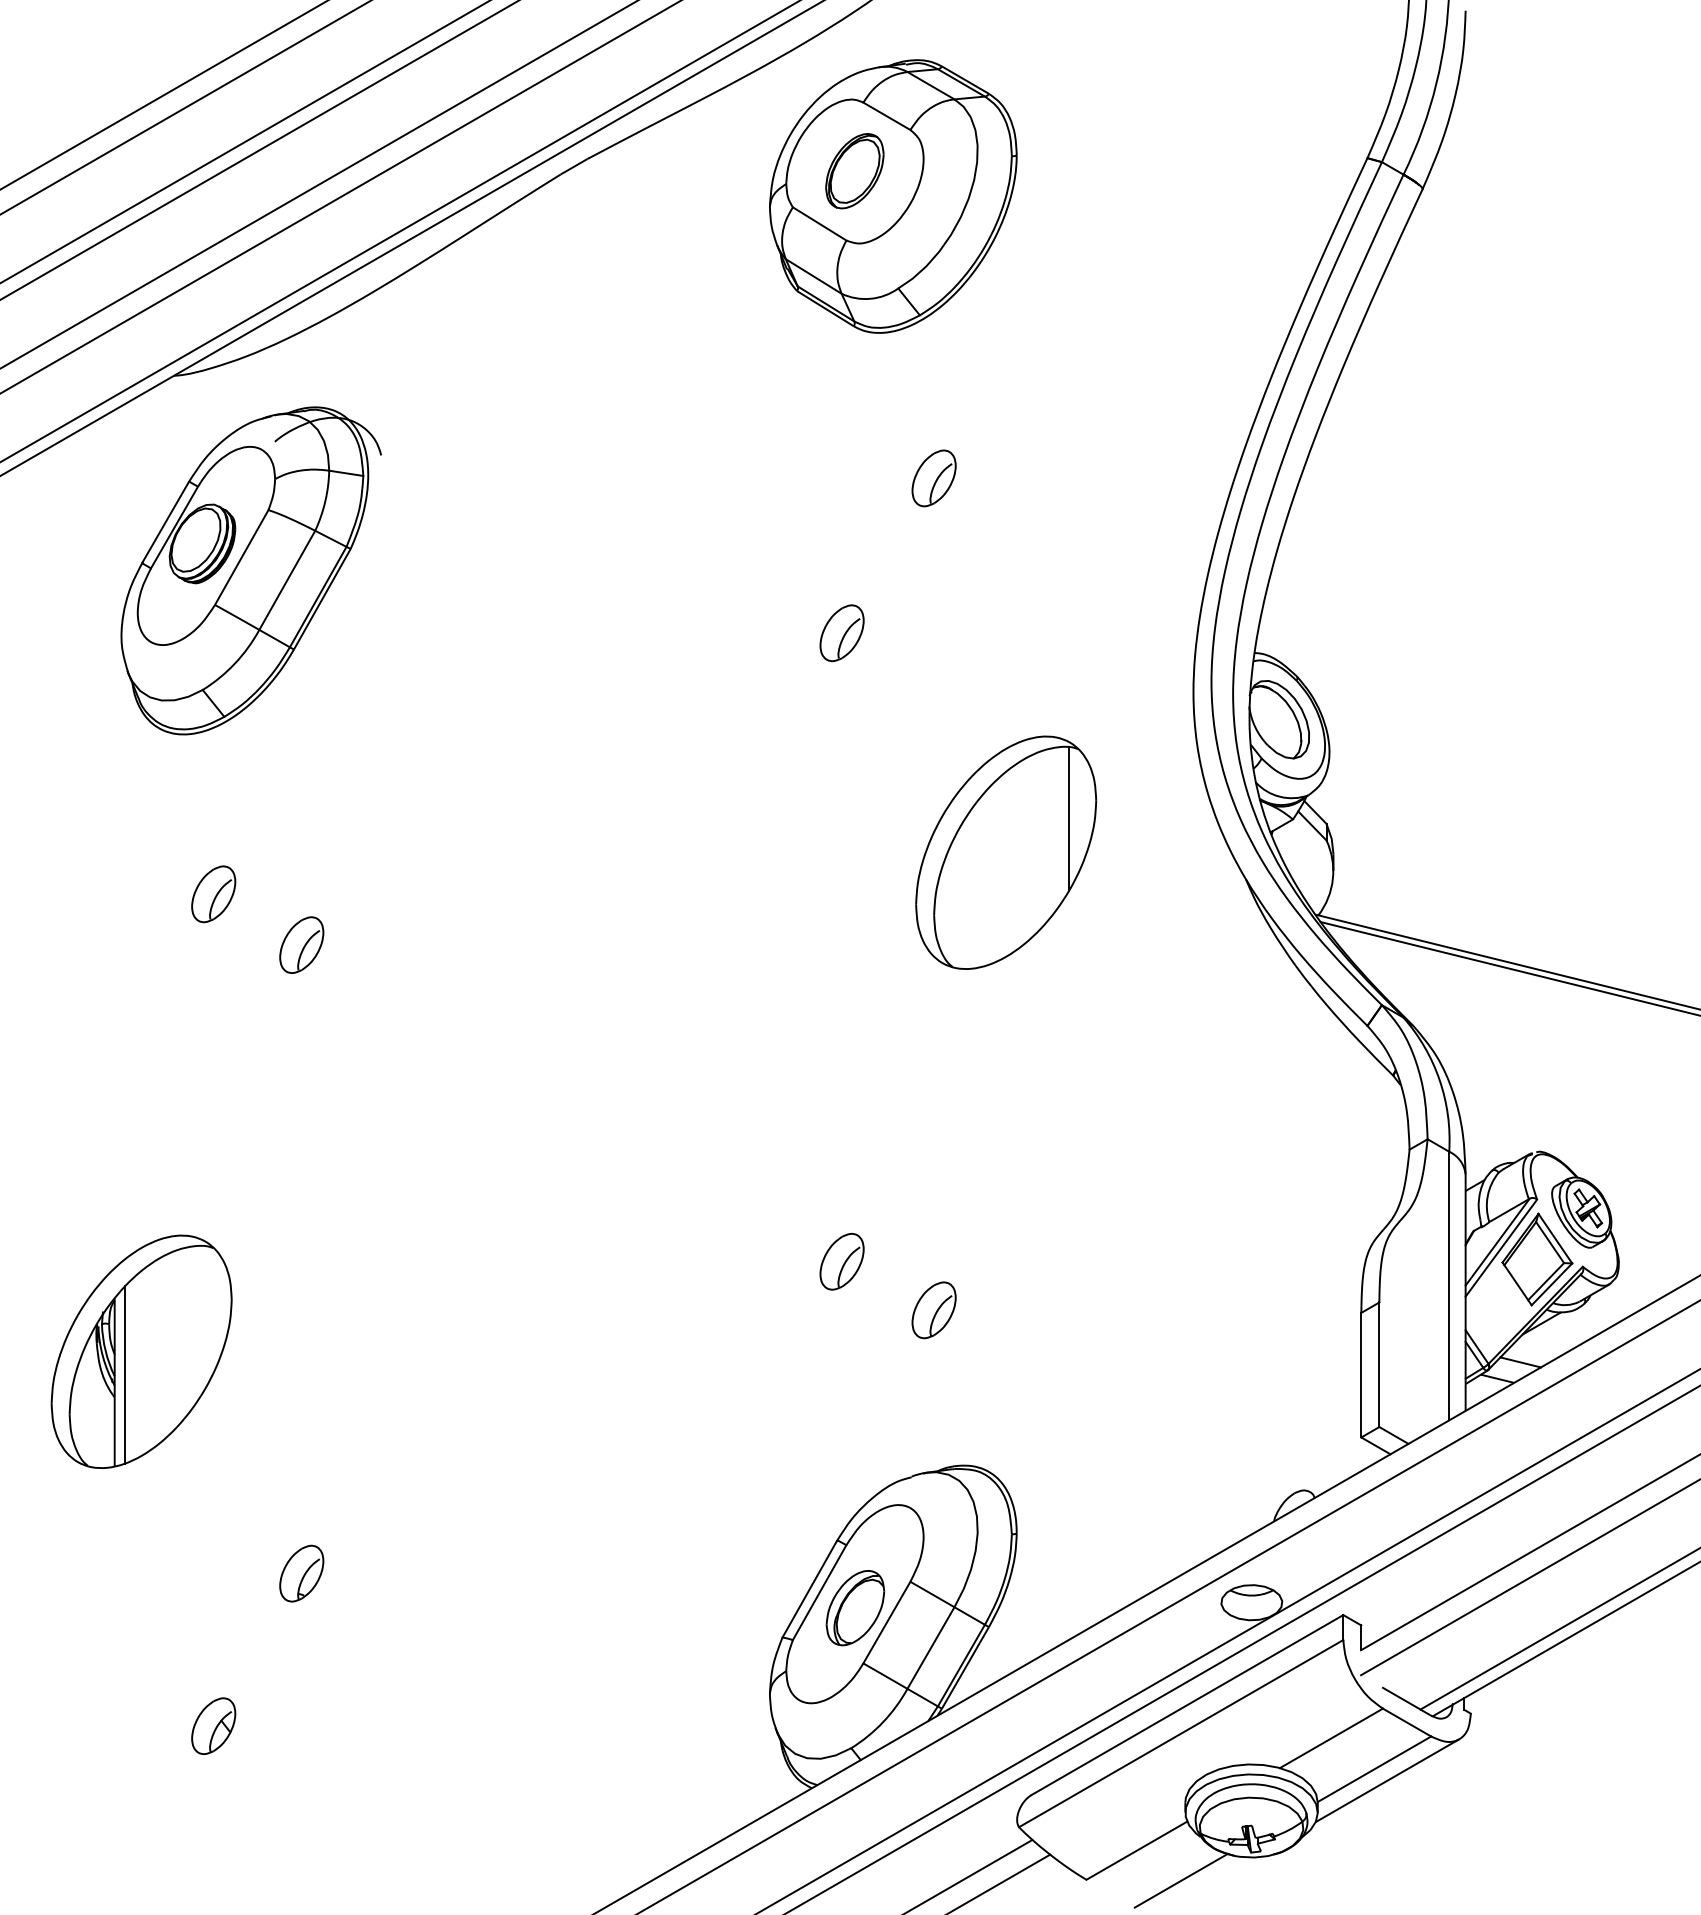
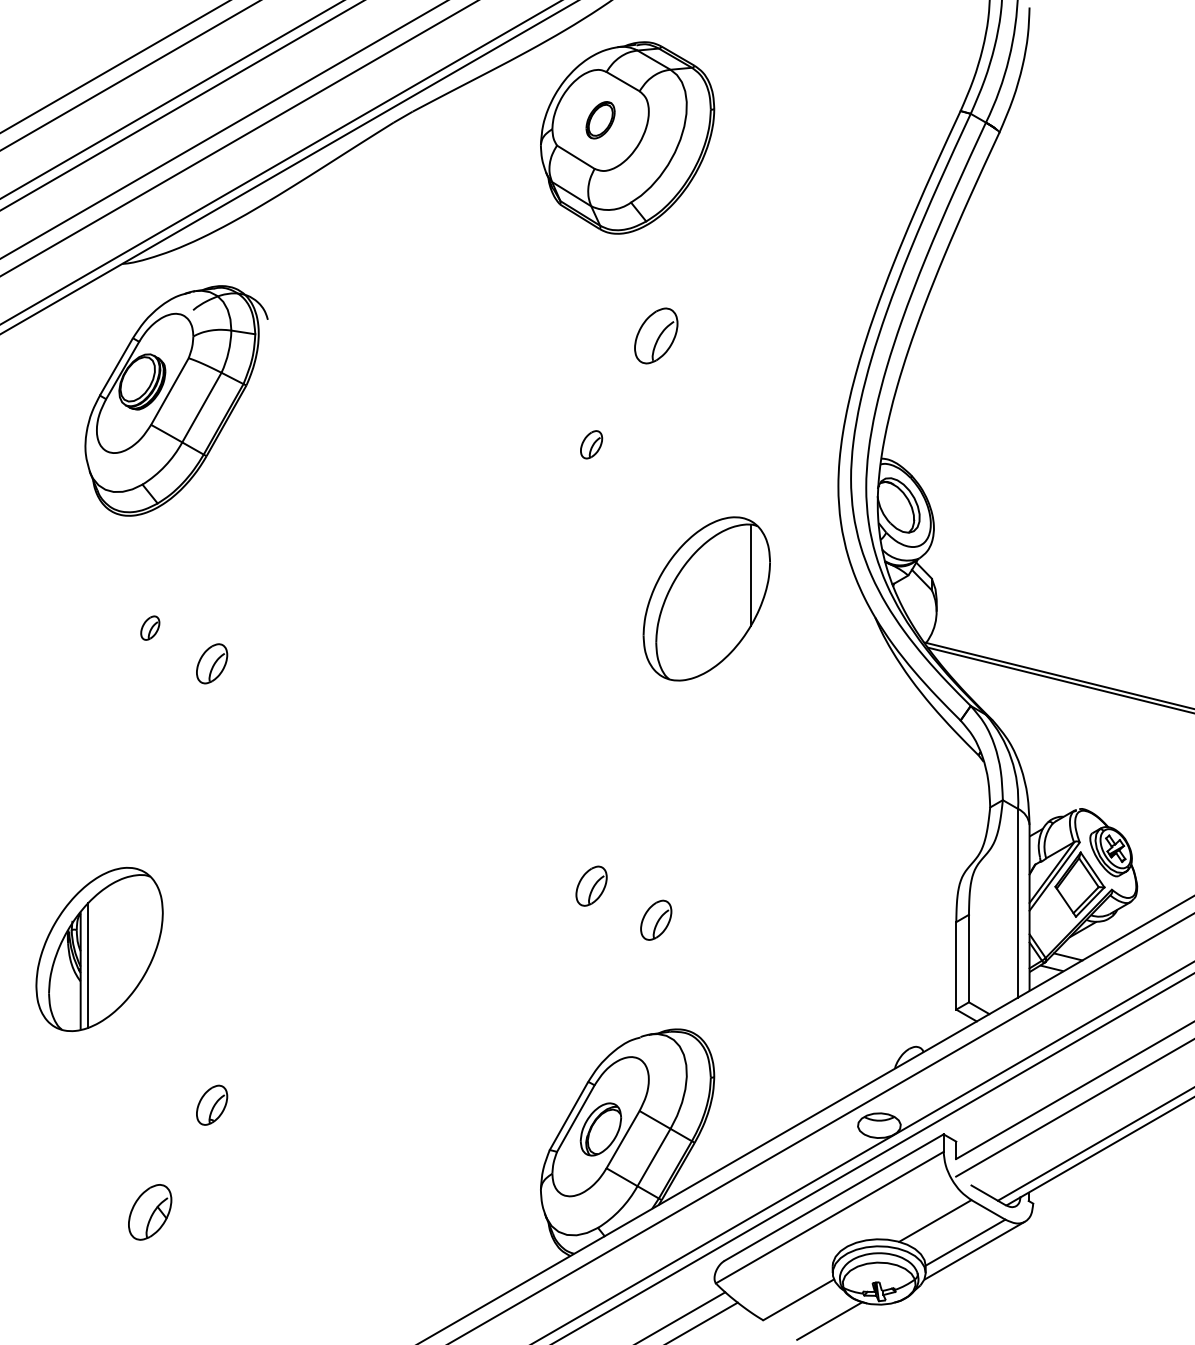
part: (854, 171) -> (600, 120), size x0.7
part: (933, 478) -> (655, 336), size x1.4
part: (841, 633) -> (591, 444), size x0.7
part: (213, 894) -> (150, 628), size x0.6
part: (213, 1726) -> (150, 1212), size x1.4

